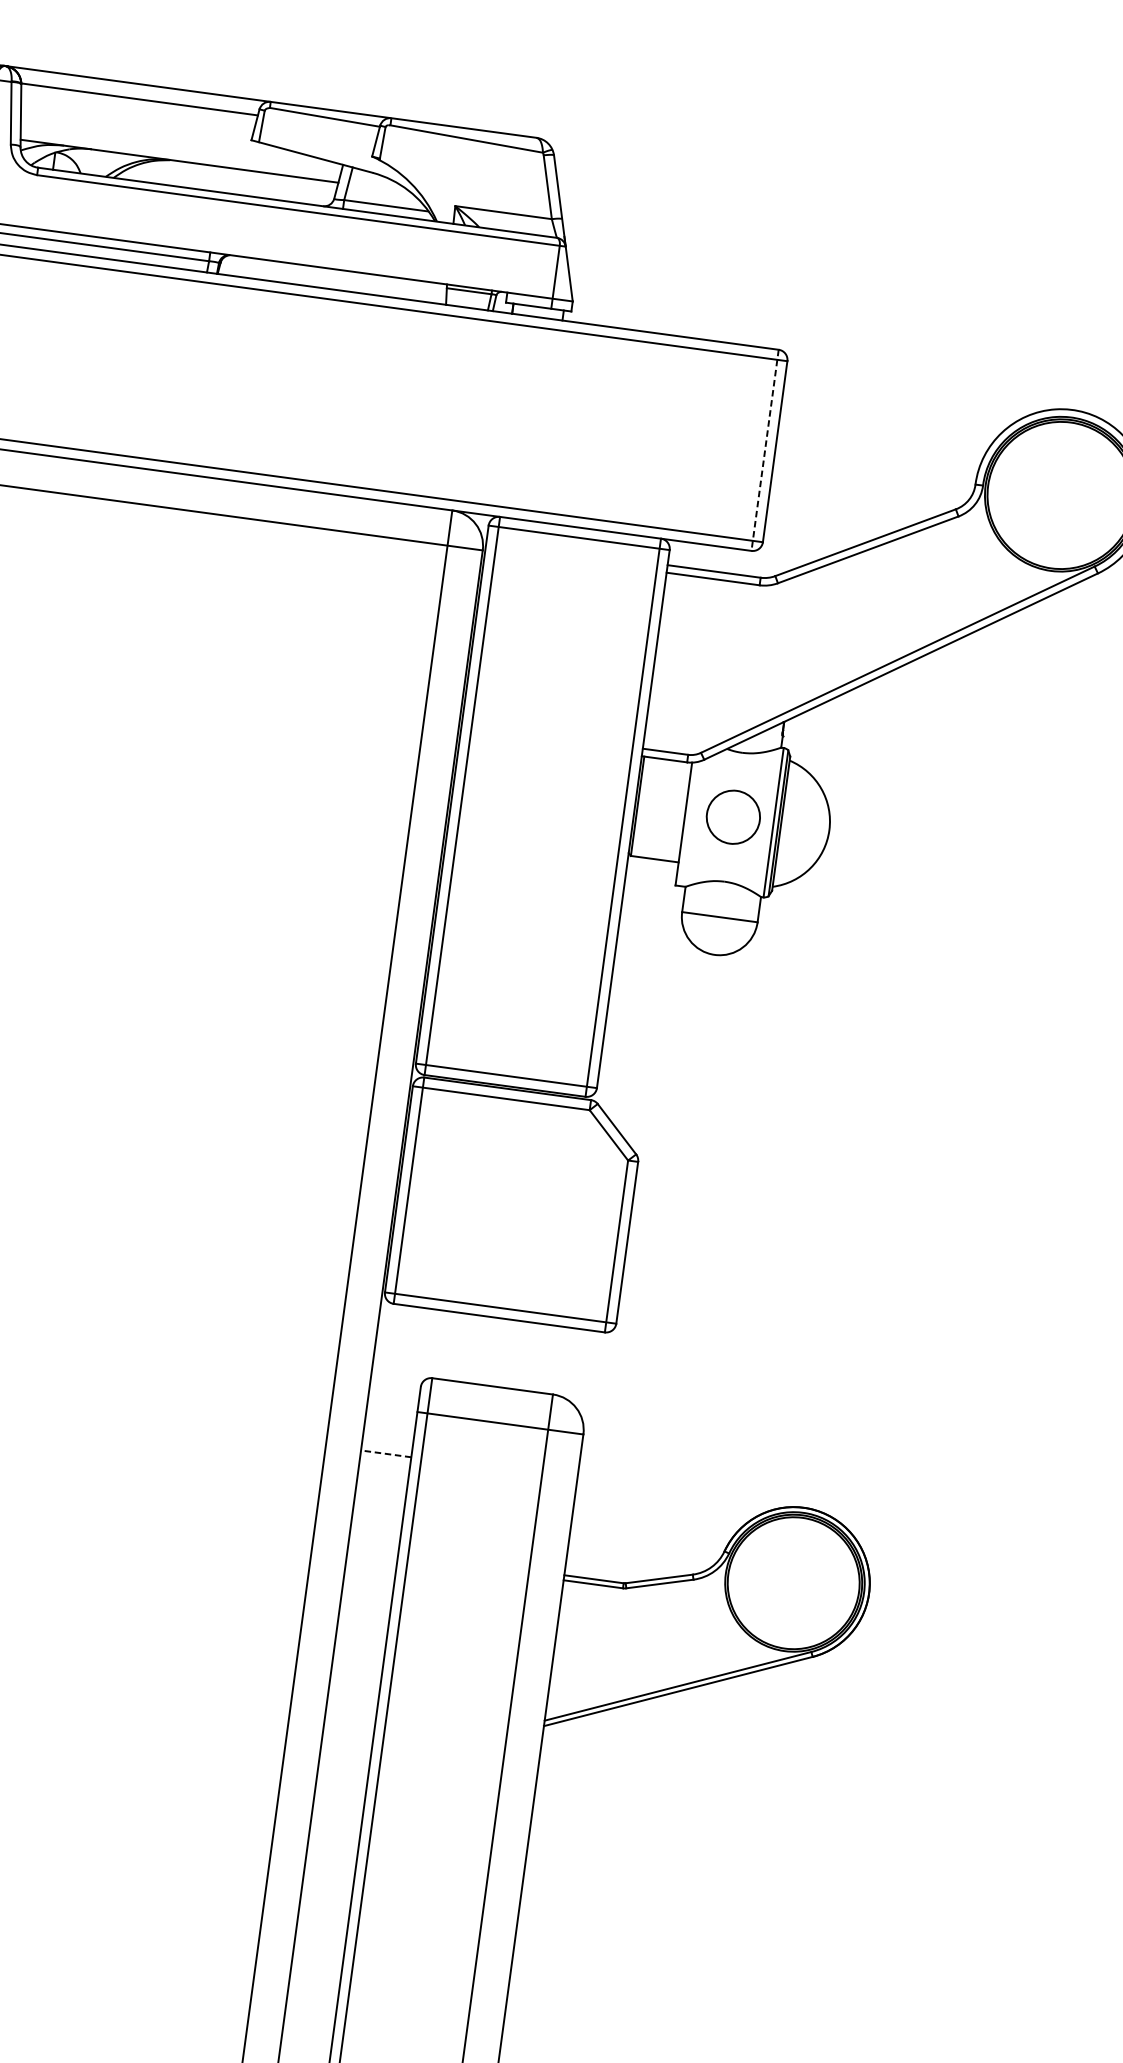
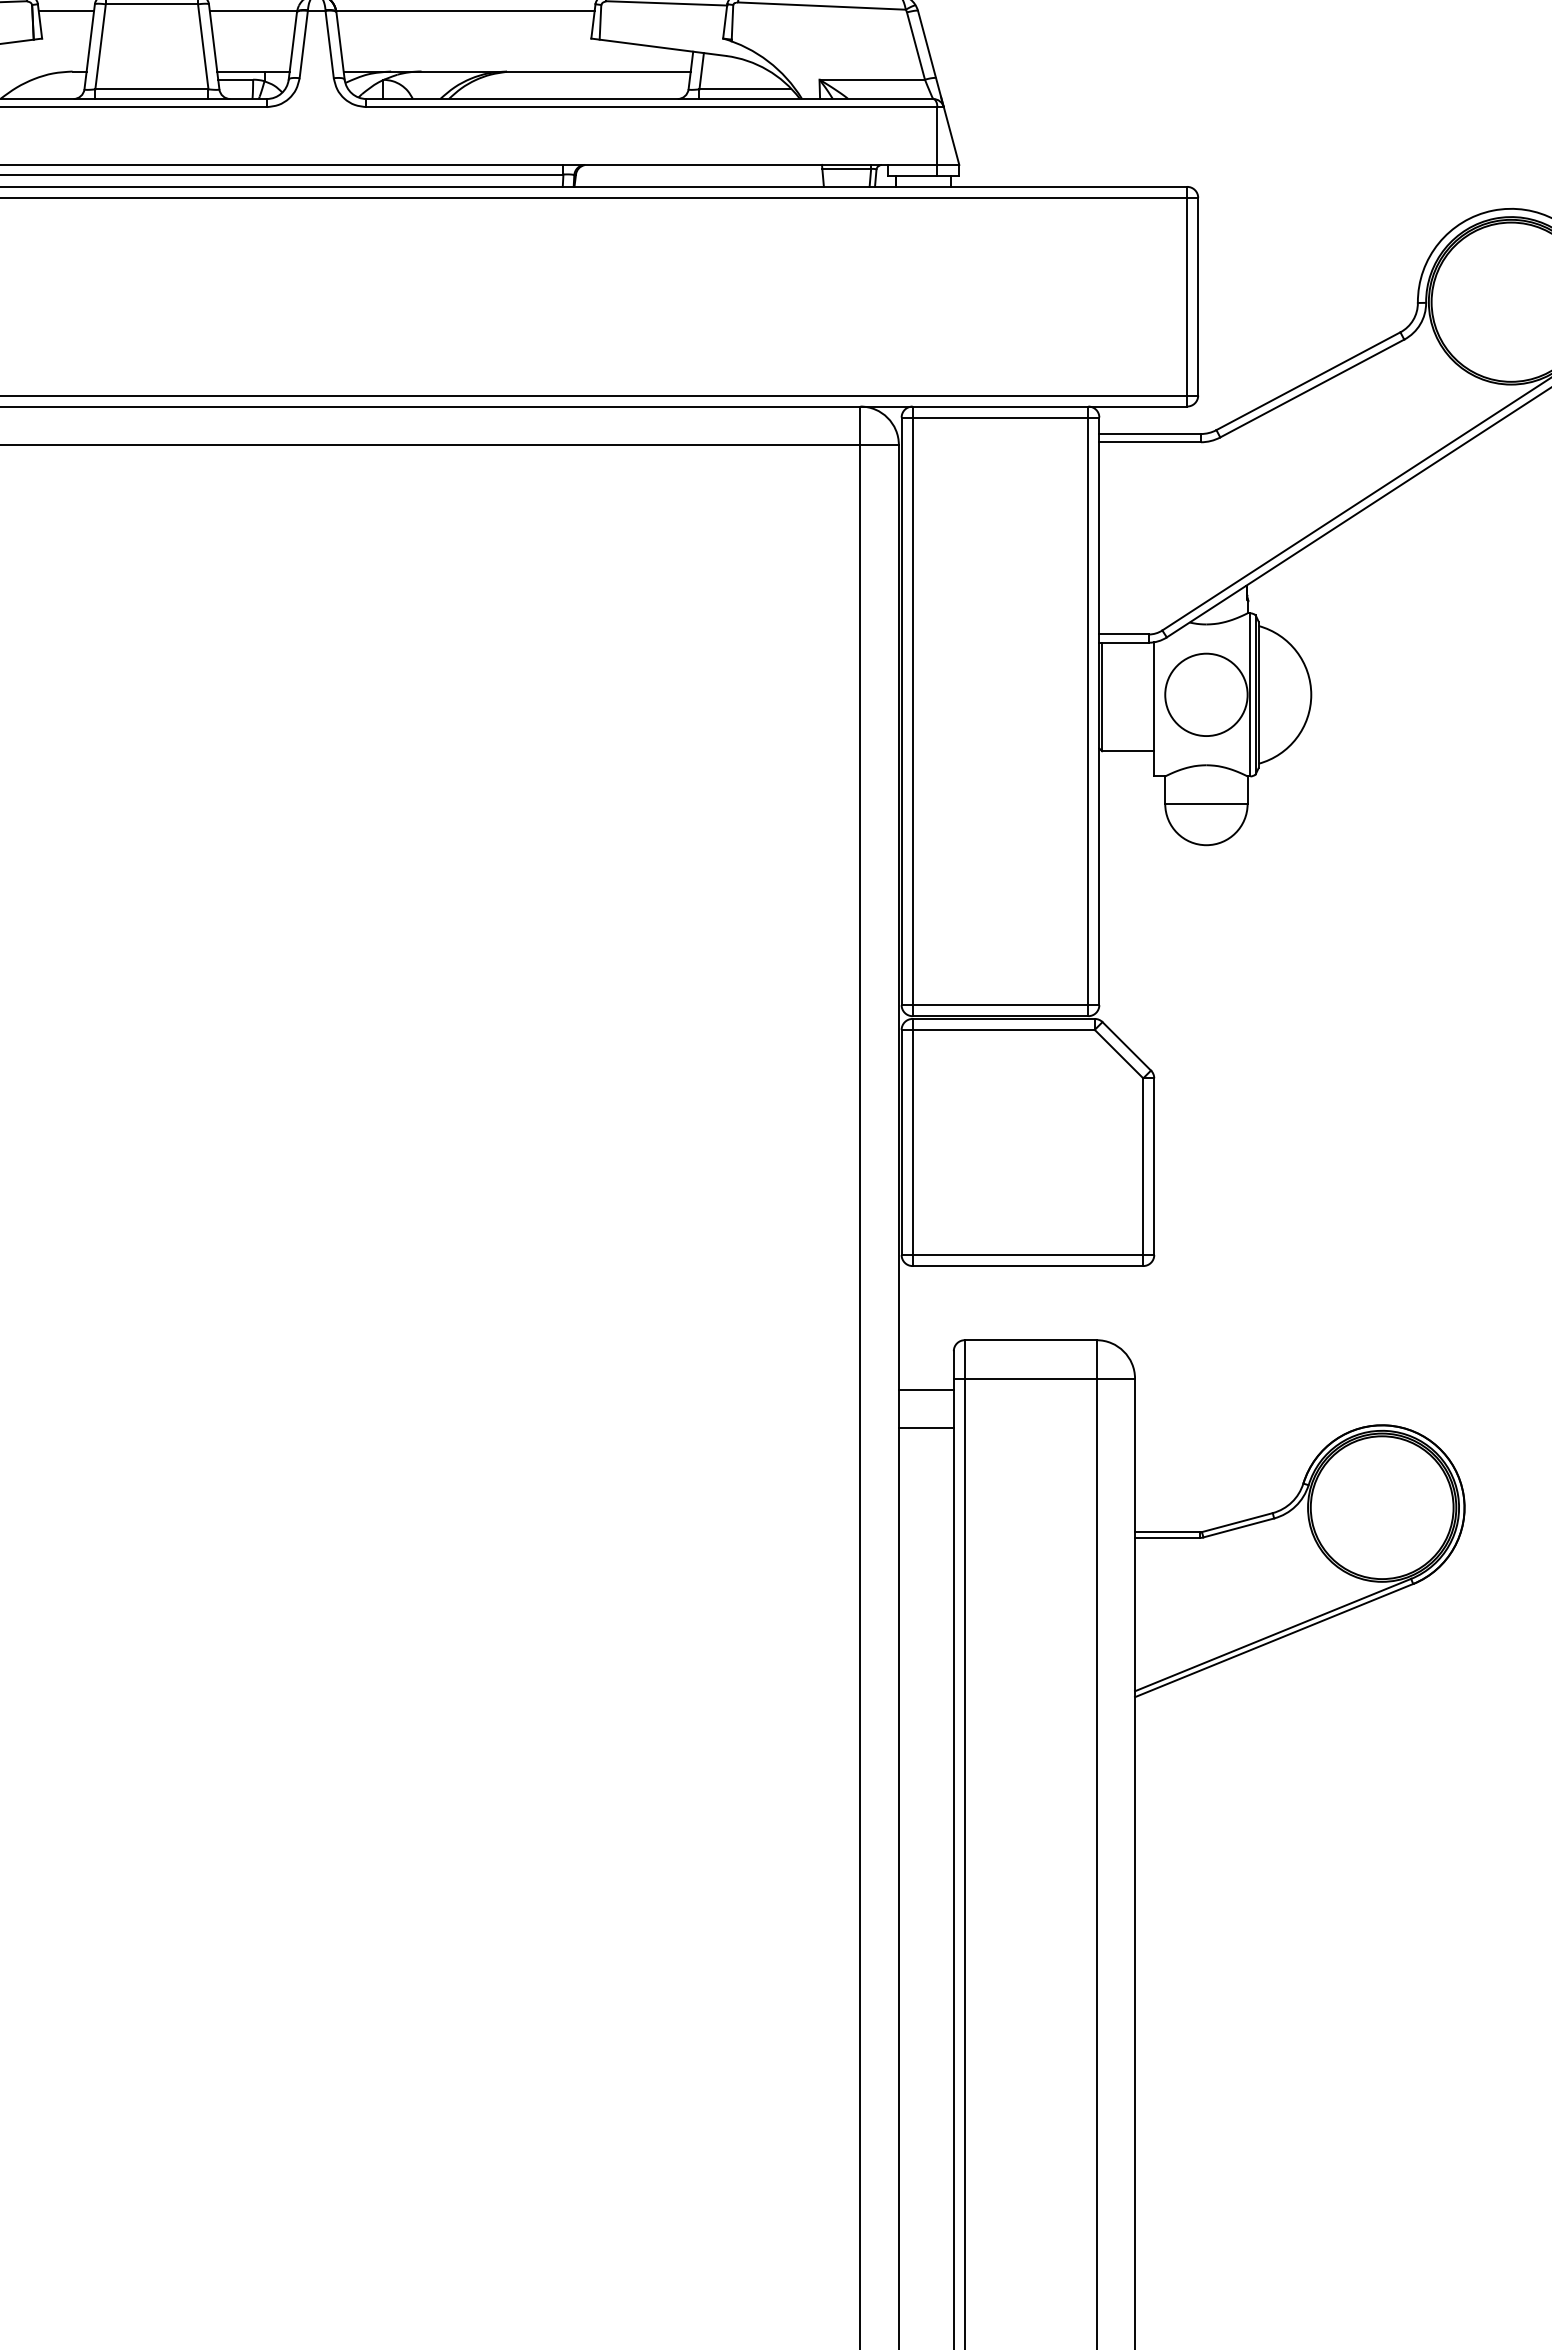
line: (765, 450) -> (1187, 296), dashed -> solid
circle: (733, 816) -> (1206, 694), size x1.43
line: (390, 1418) -> (925, 1389), added
line: (385, 1454) -> (925, 1428), dashed -> solid

